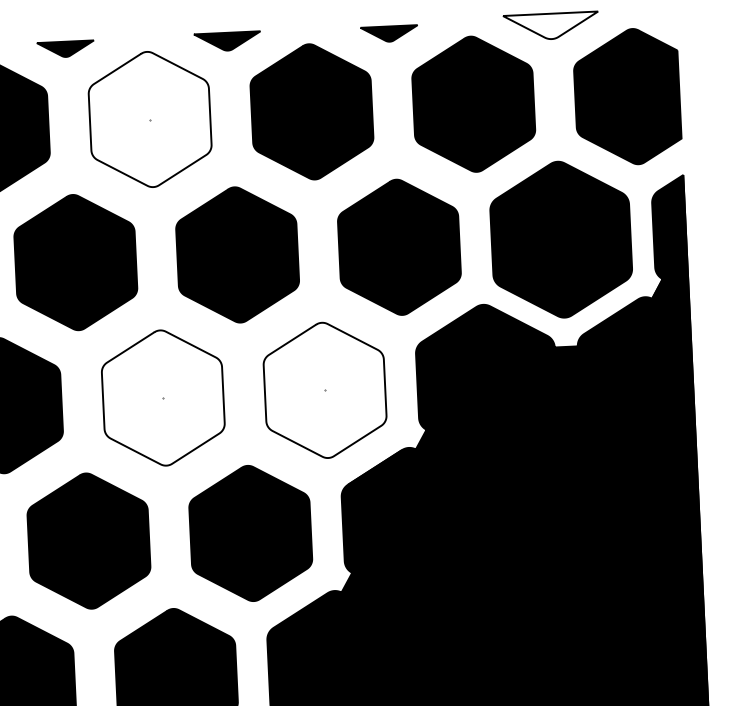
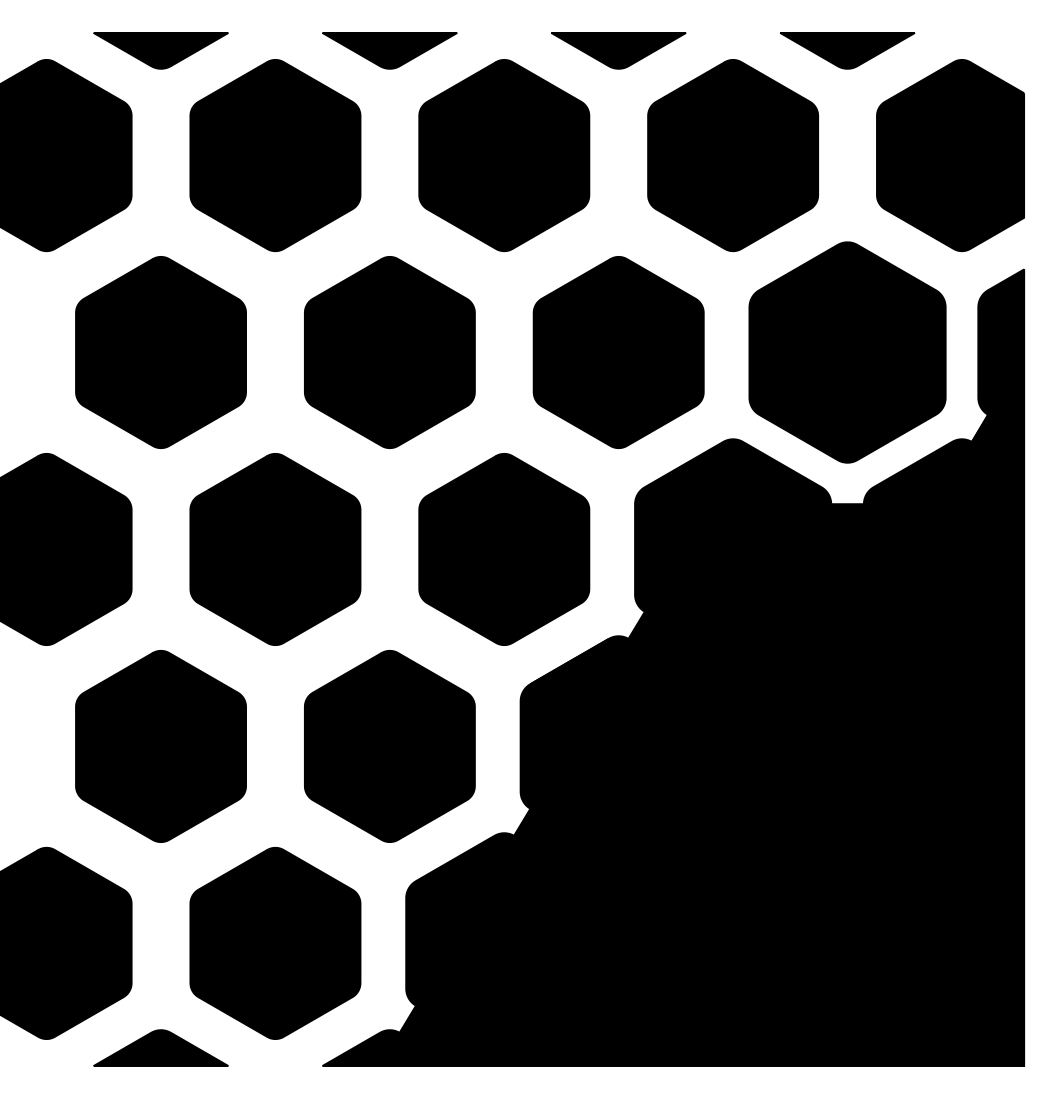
fill: (551, 26) -> (847, 50), added
part: (389, 33) -> (618, 50), size x1.67
part: (227, 41) -> (389, 50), size x1.43
part: (65, 49) -> (160, 50), size x1.67
fill: (150, 119) -> (275, 155), added
fill: (325, 390) -> (504, 549), added
fill: (163, 398) -> (275, 549), added

